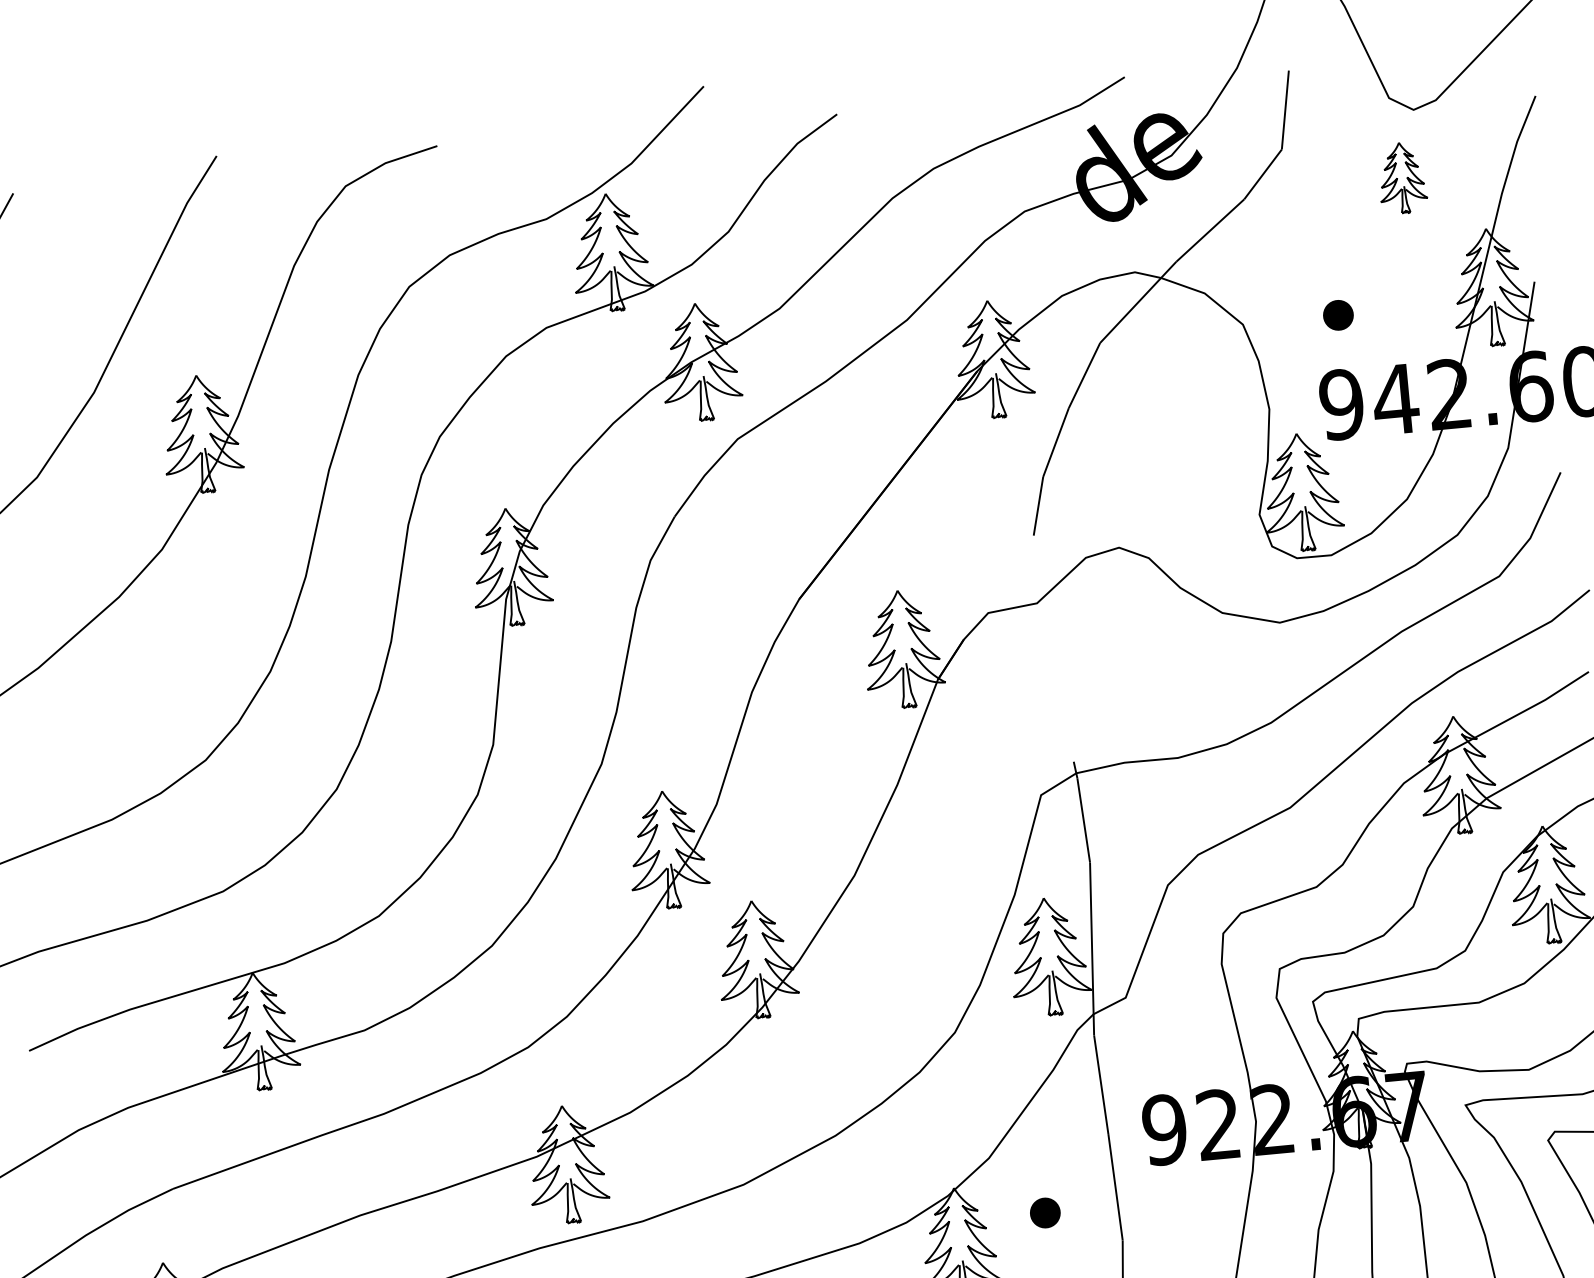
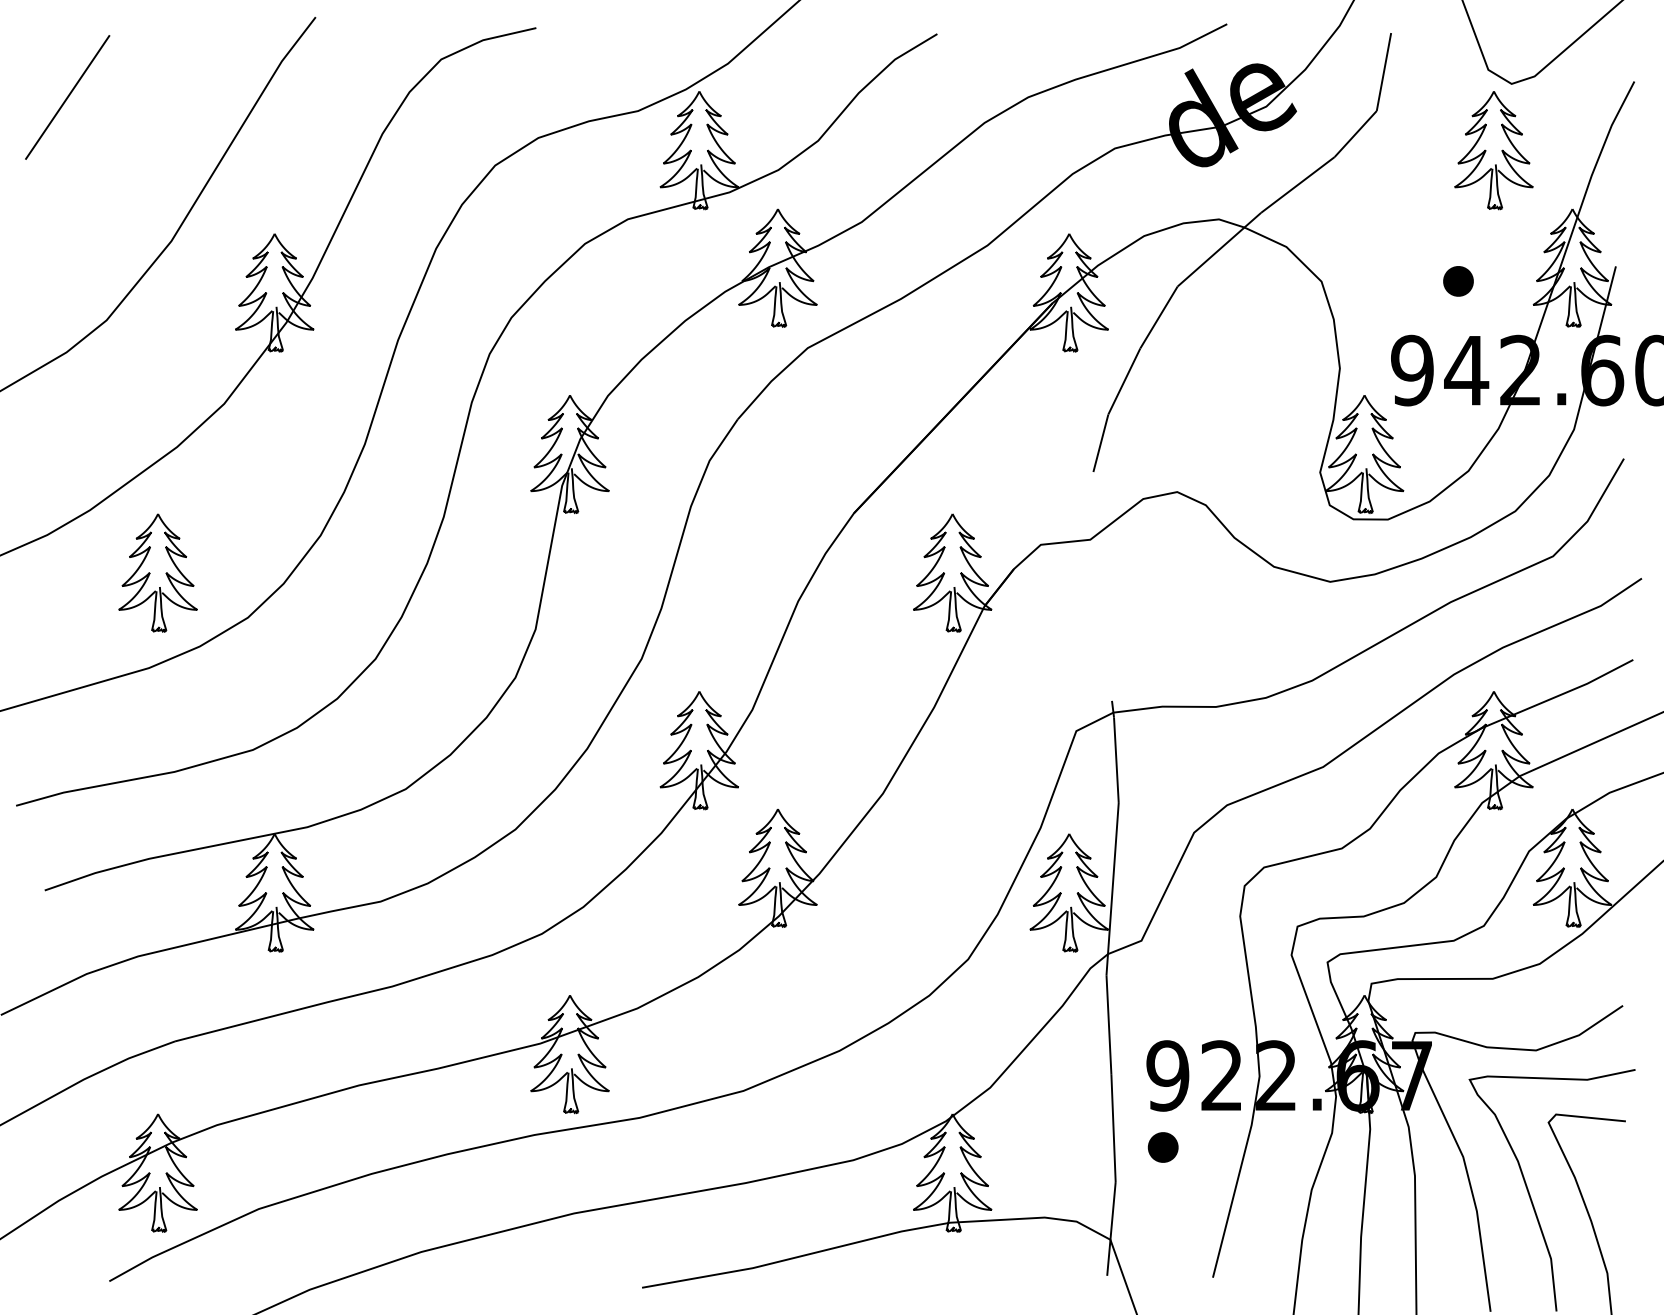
part: (1401, 177) -> (1493, 150), size x1.67
part: (1338, 315) -> (1458, 281), moved
part: (111, 723) -> (157, 572), added
part: (1044, 1213) -> (1162, 1147), moved

